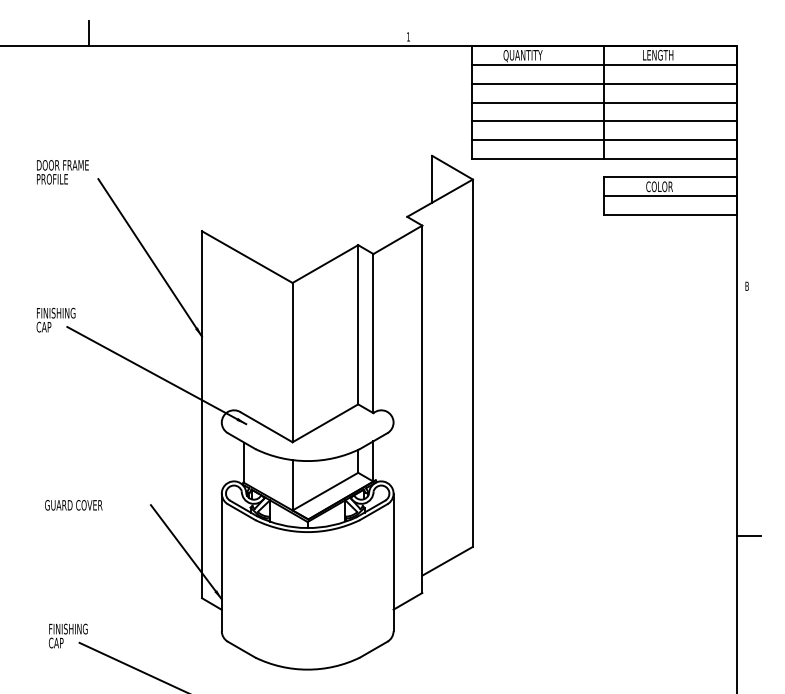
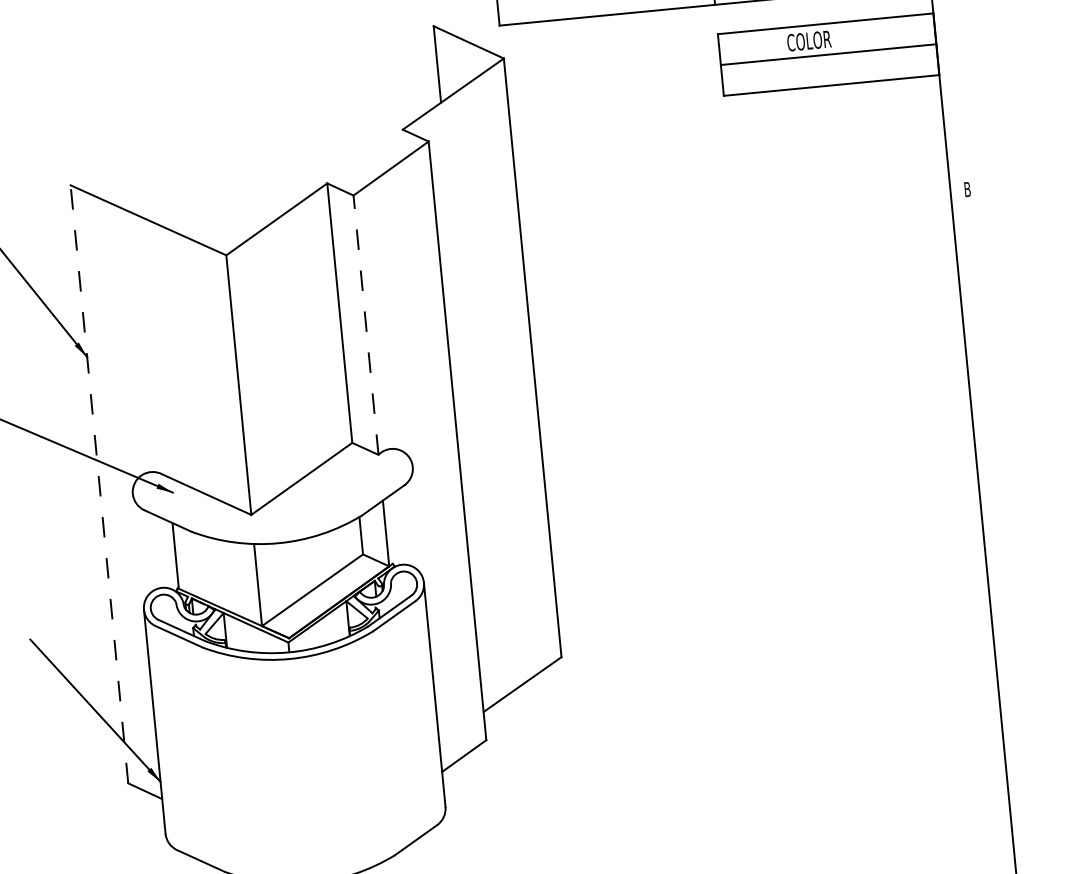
line: (373, 333) -> (366, 324), solid -> dashed
line: (202, 414) -> (100, 483), solid -> dashed
line: (748, 536) -> (1009, 596), removed

